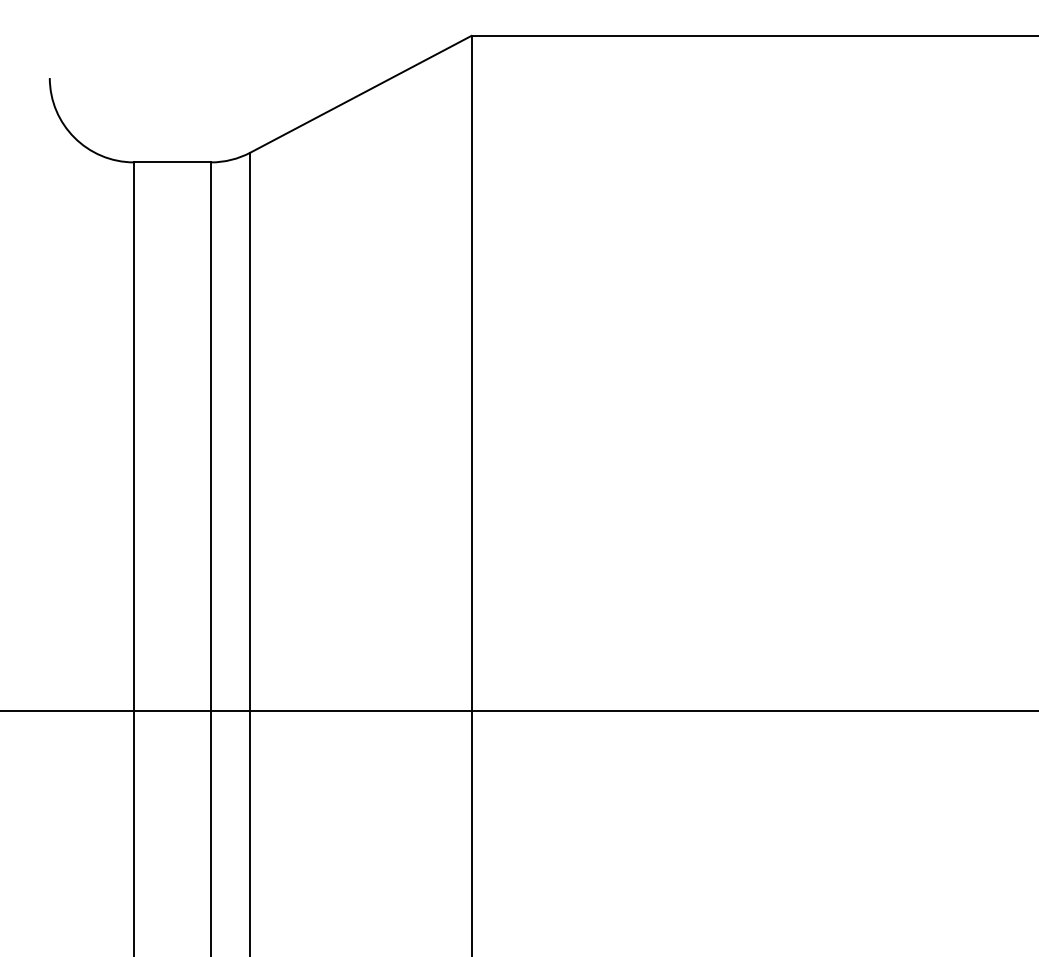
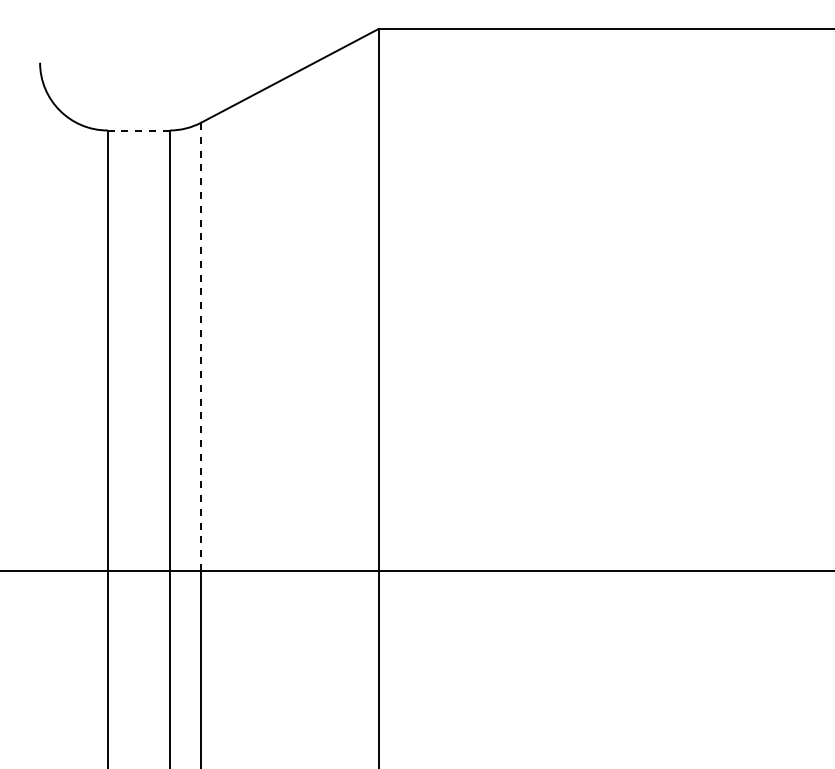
line: (172, 162) -> (138, 130), solid -> dashed
line: (250, 431) -> (201, 346), solid -> dashed

